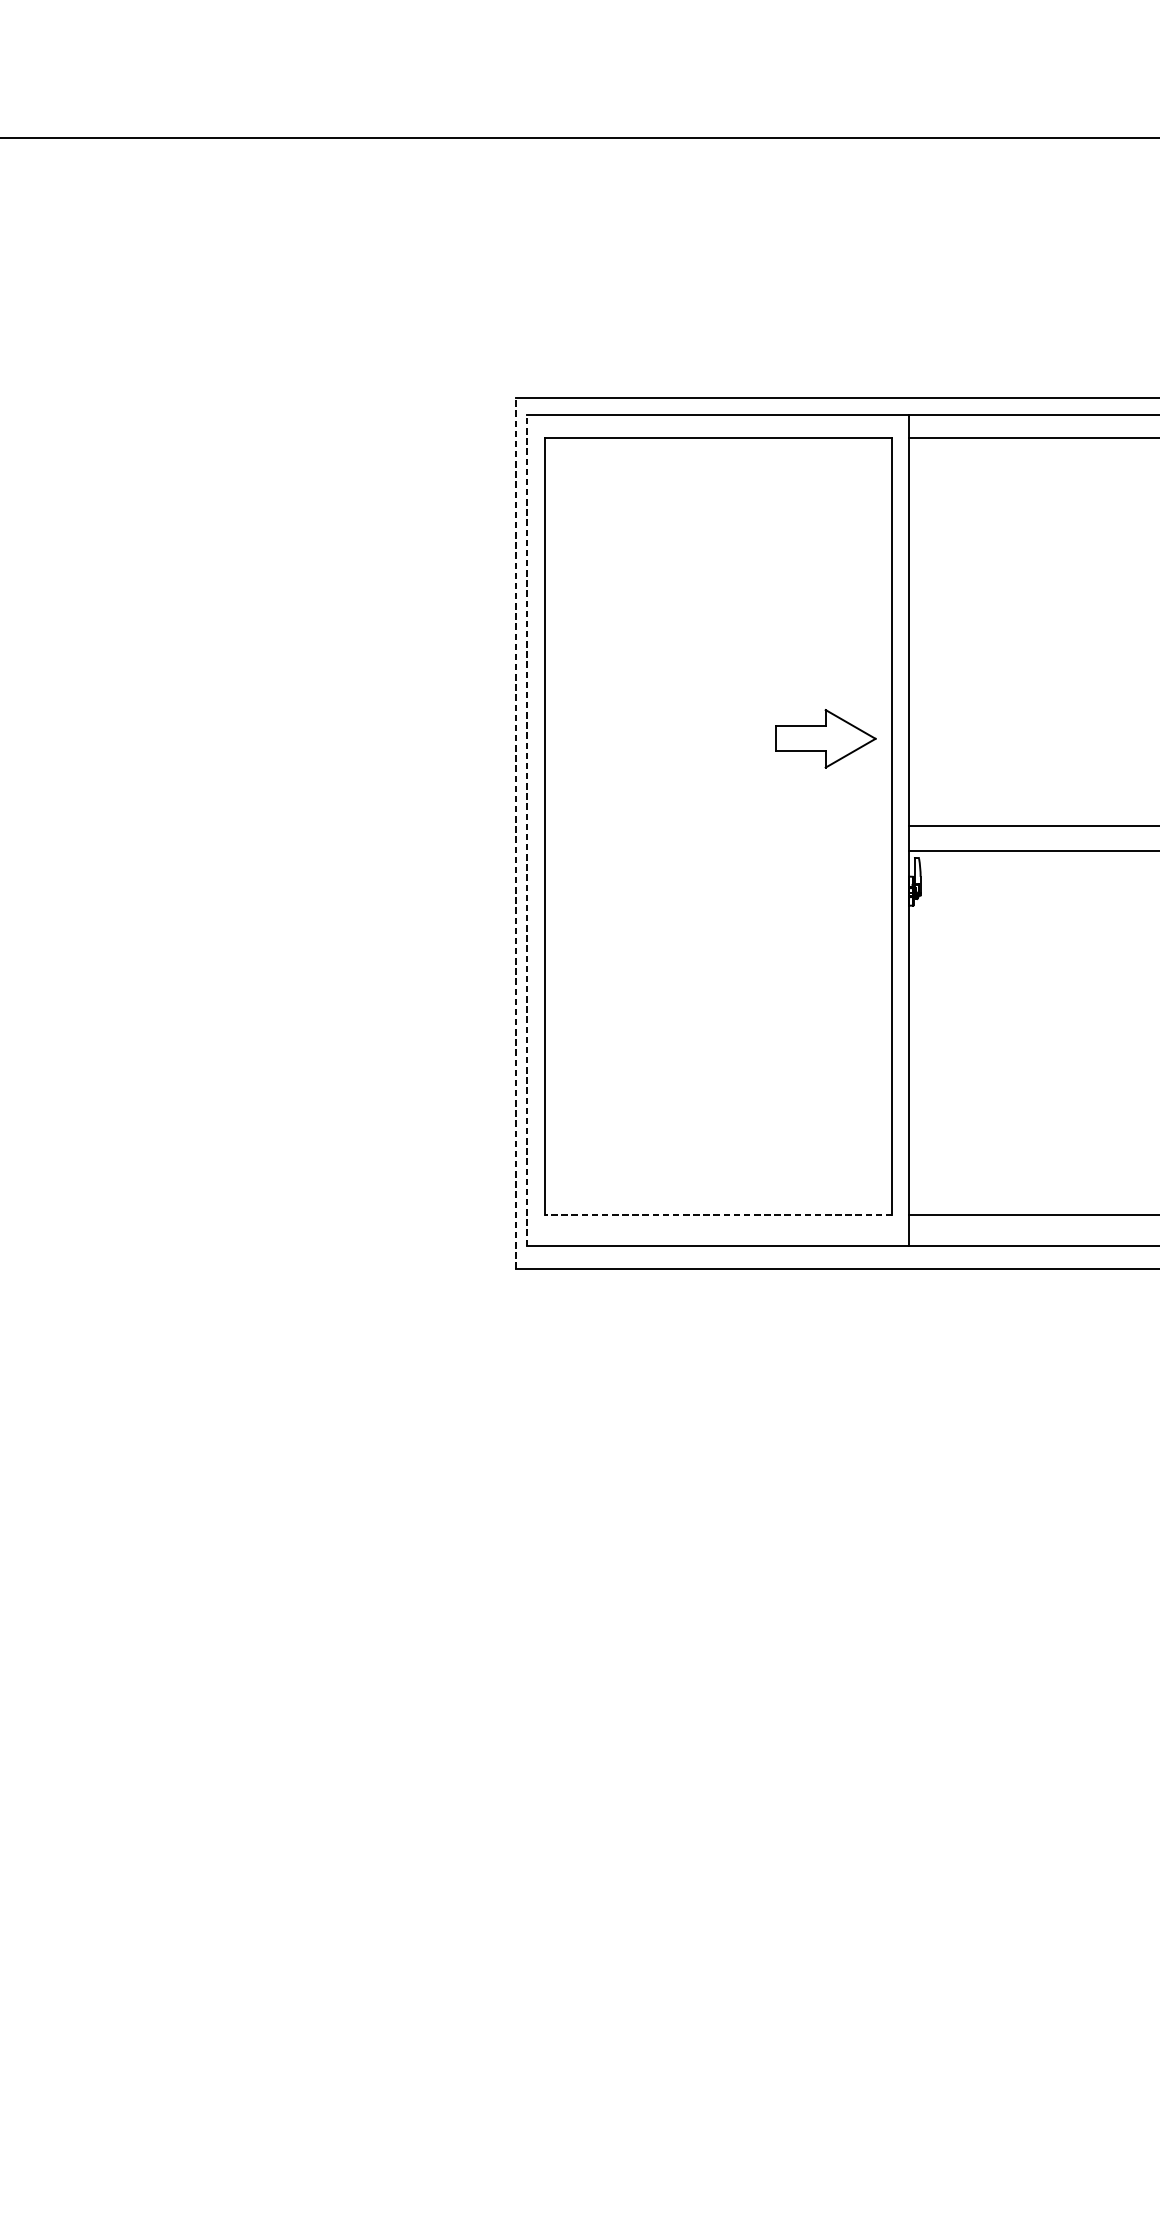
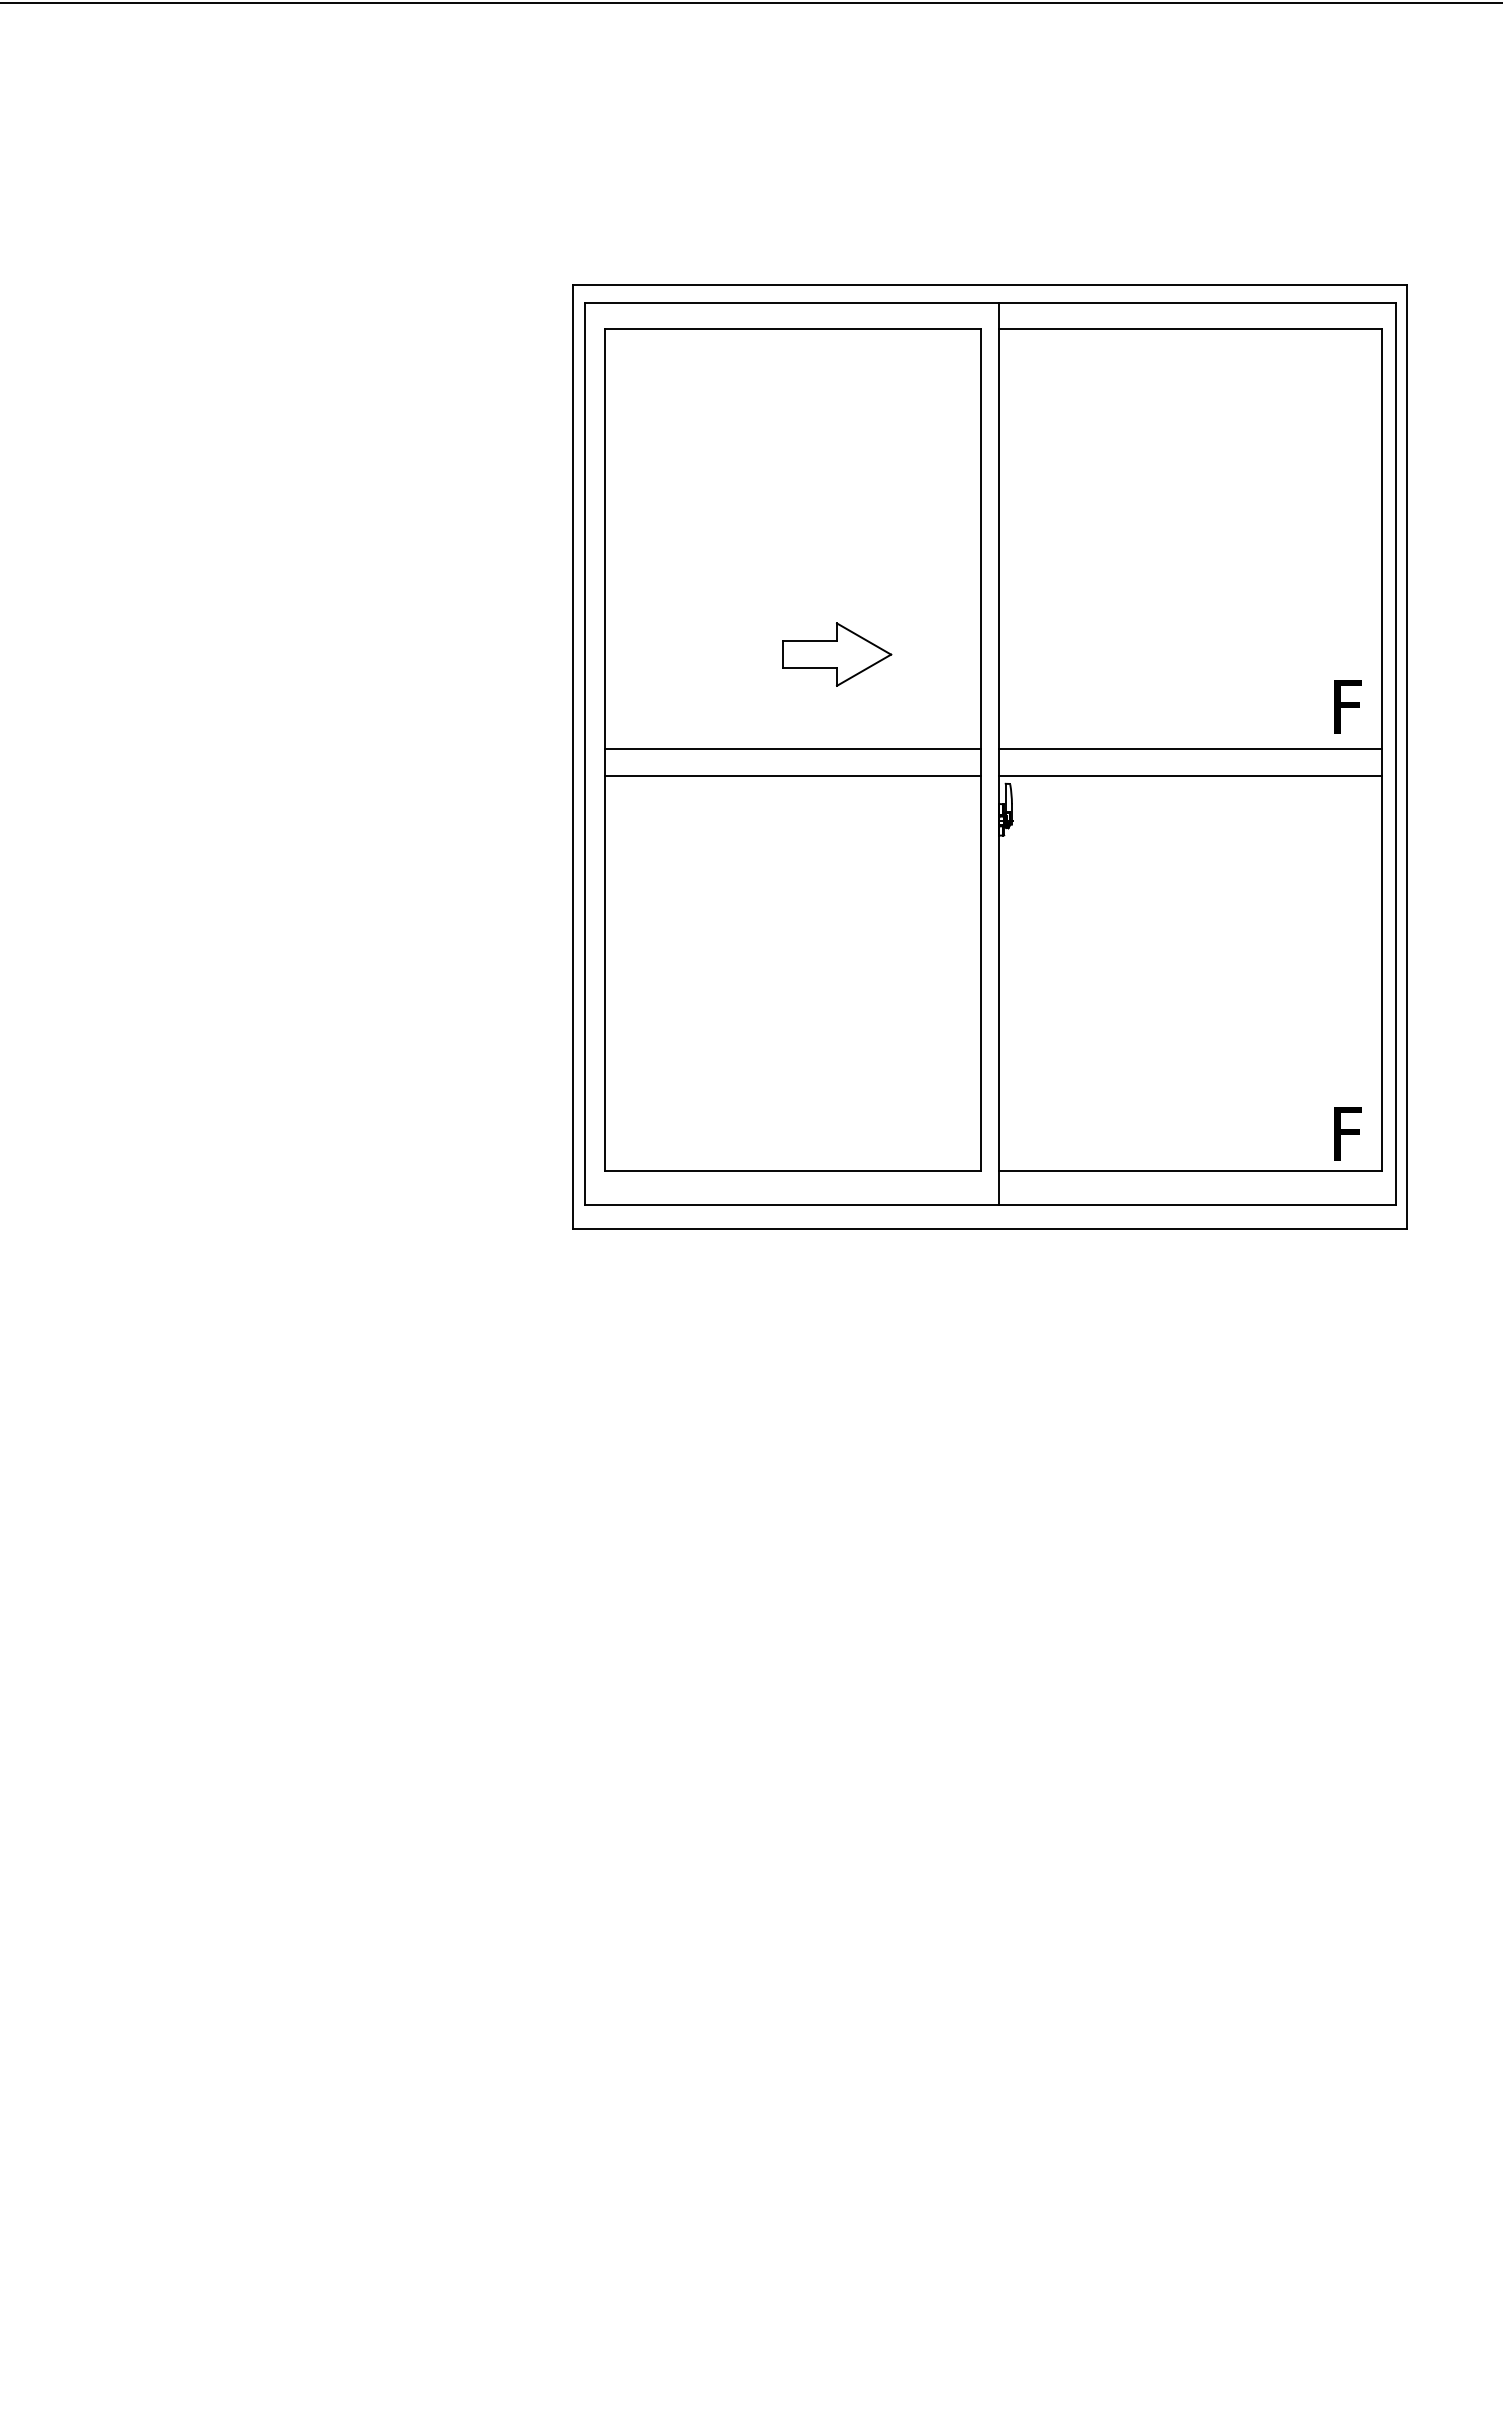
part: (826, 738) -> (837, 654), moved
line: (718, 826) -> (792, 749), added
line: (526, 829) -> (584, 753), dashed -> solid
line: (516, 832) -> (573, 756), dashed -> solid
line: (718, 851) -> (792, 776), added
line: (718, 1215) -> (792, 1171), dashed -> solid

